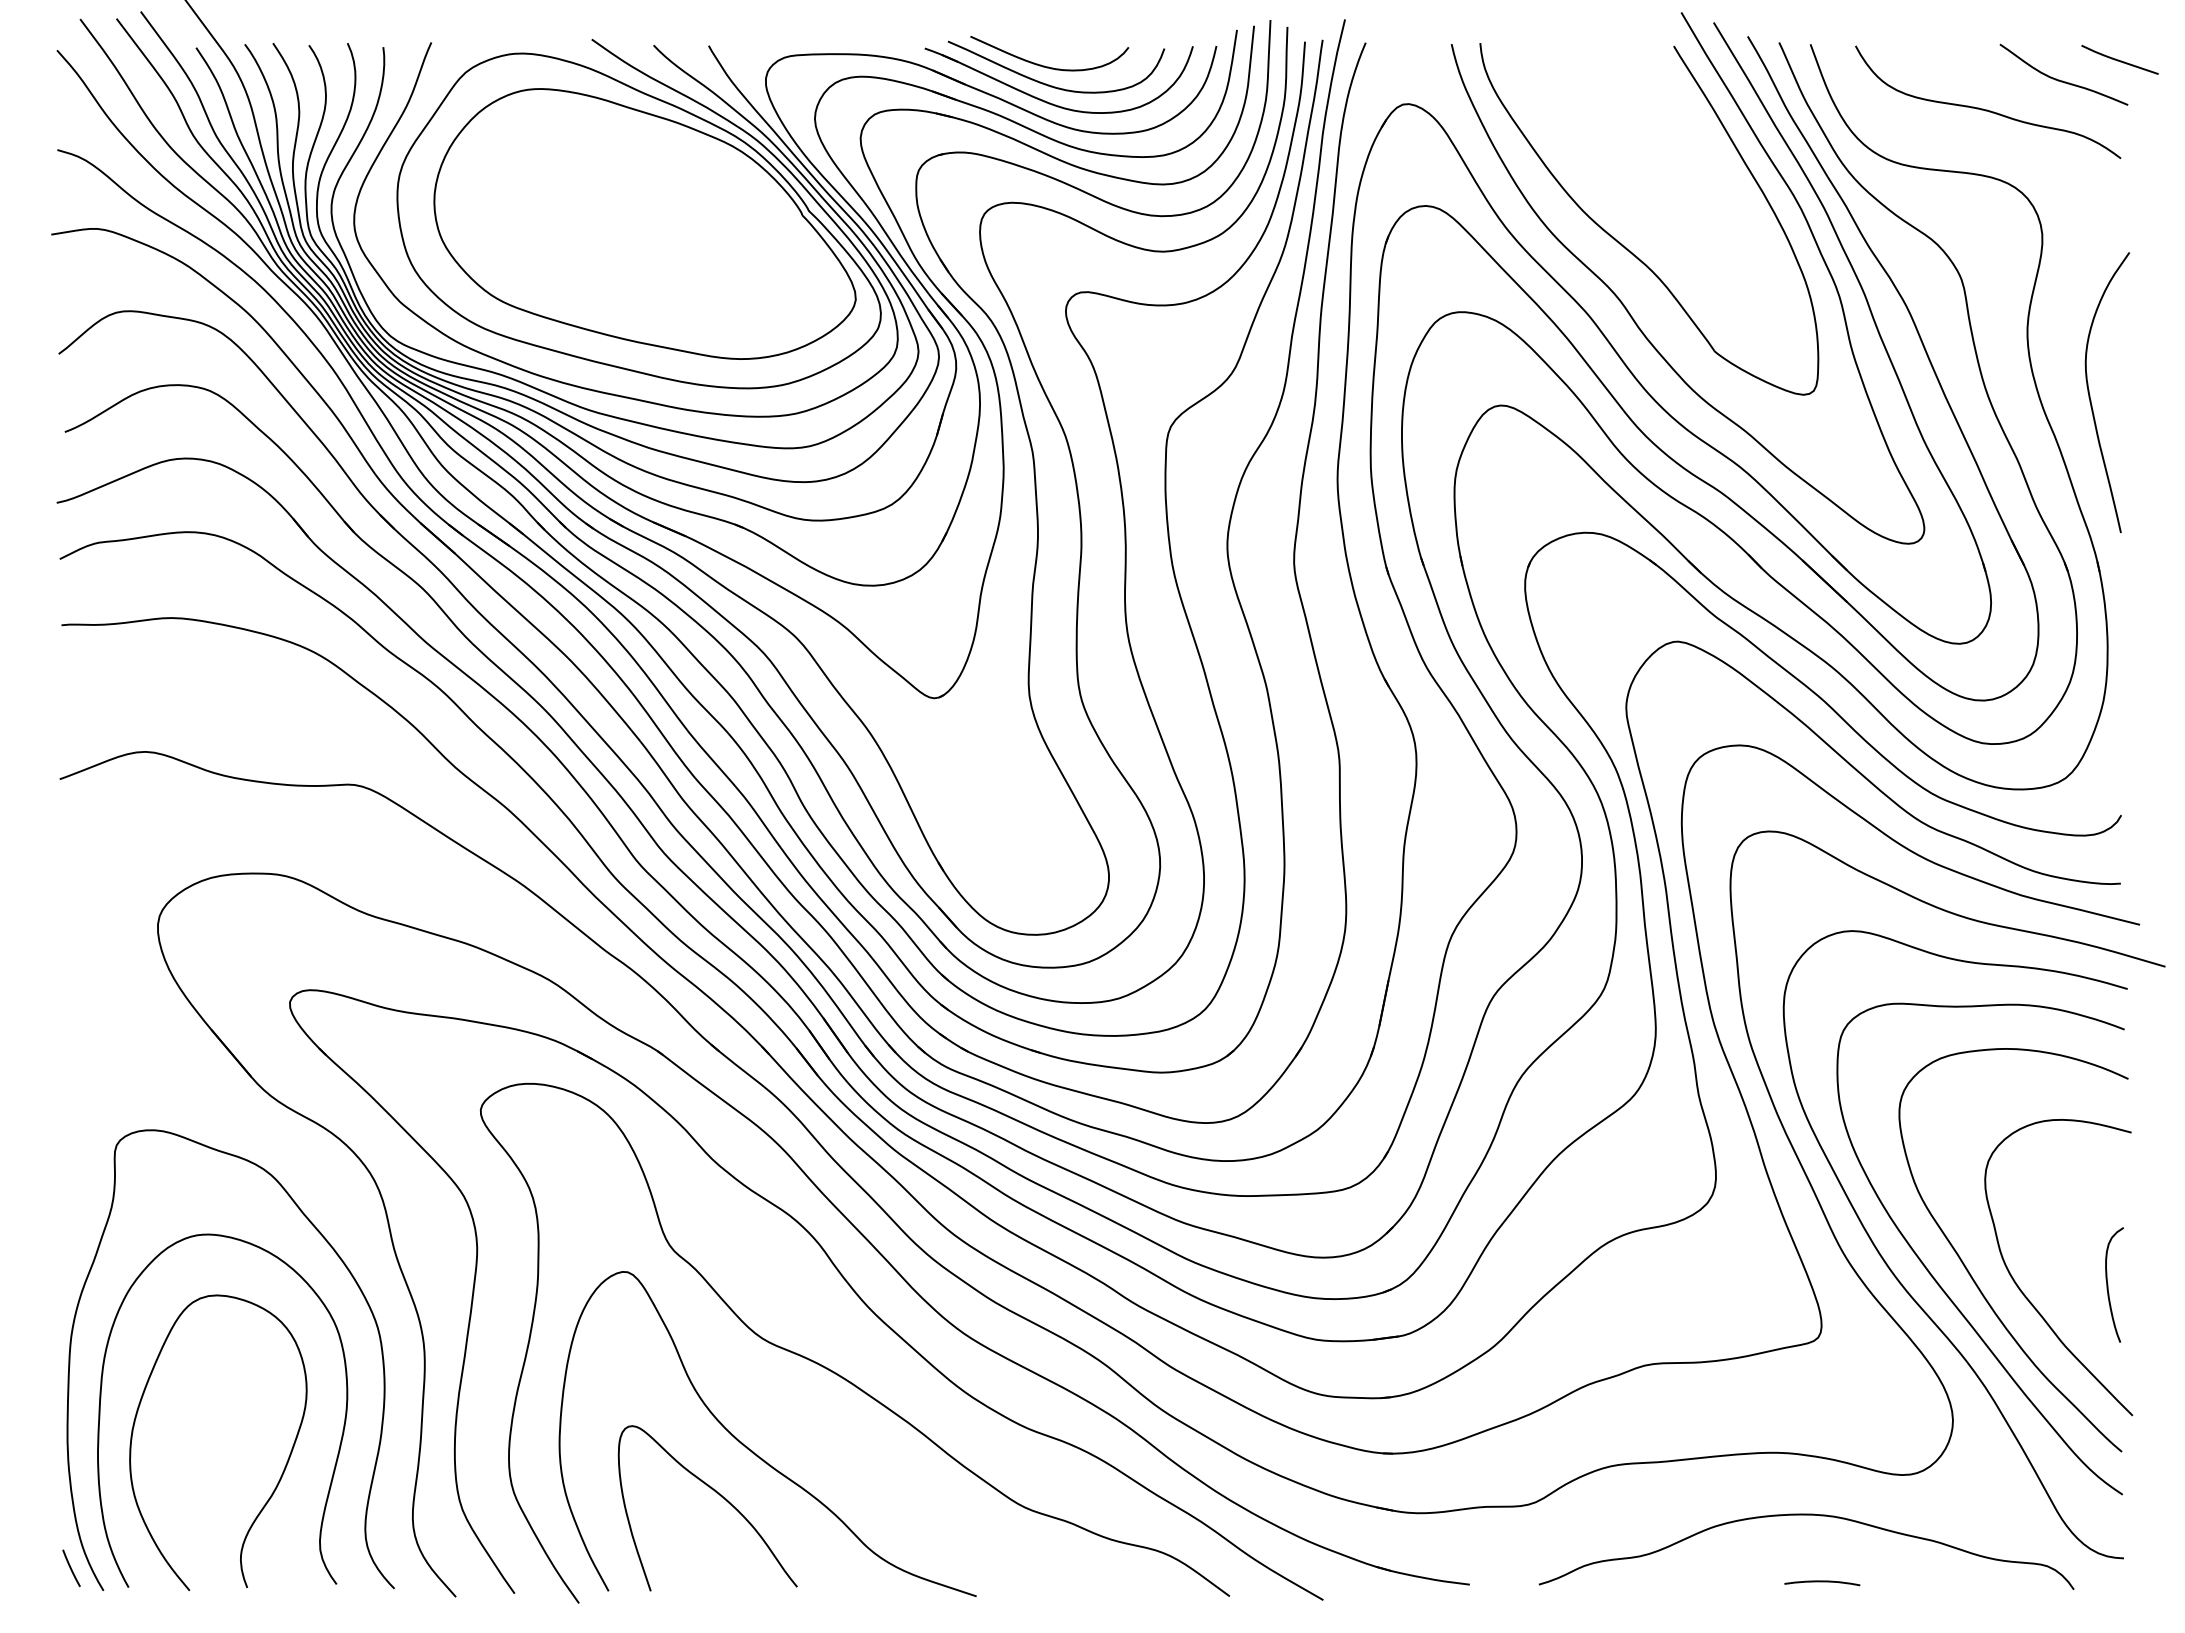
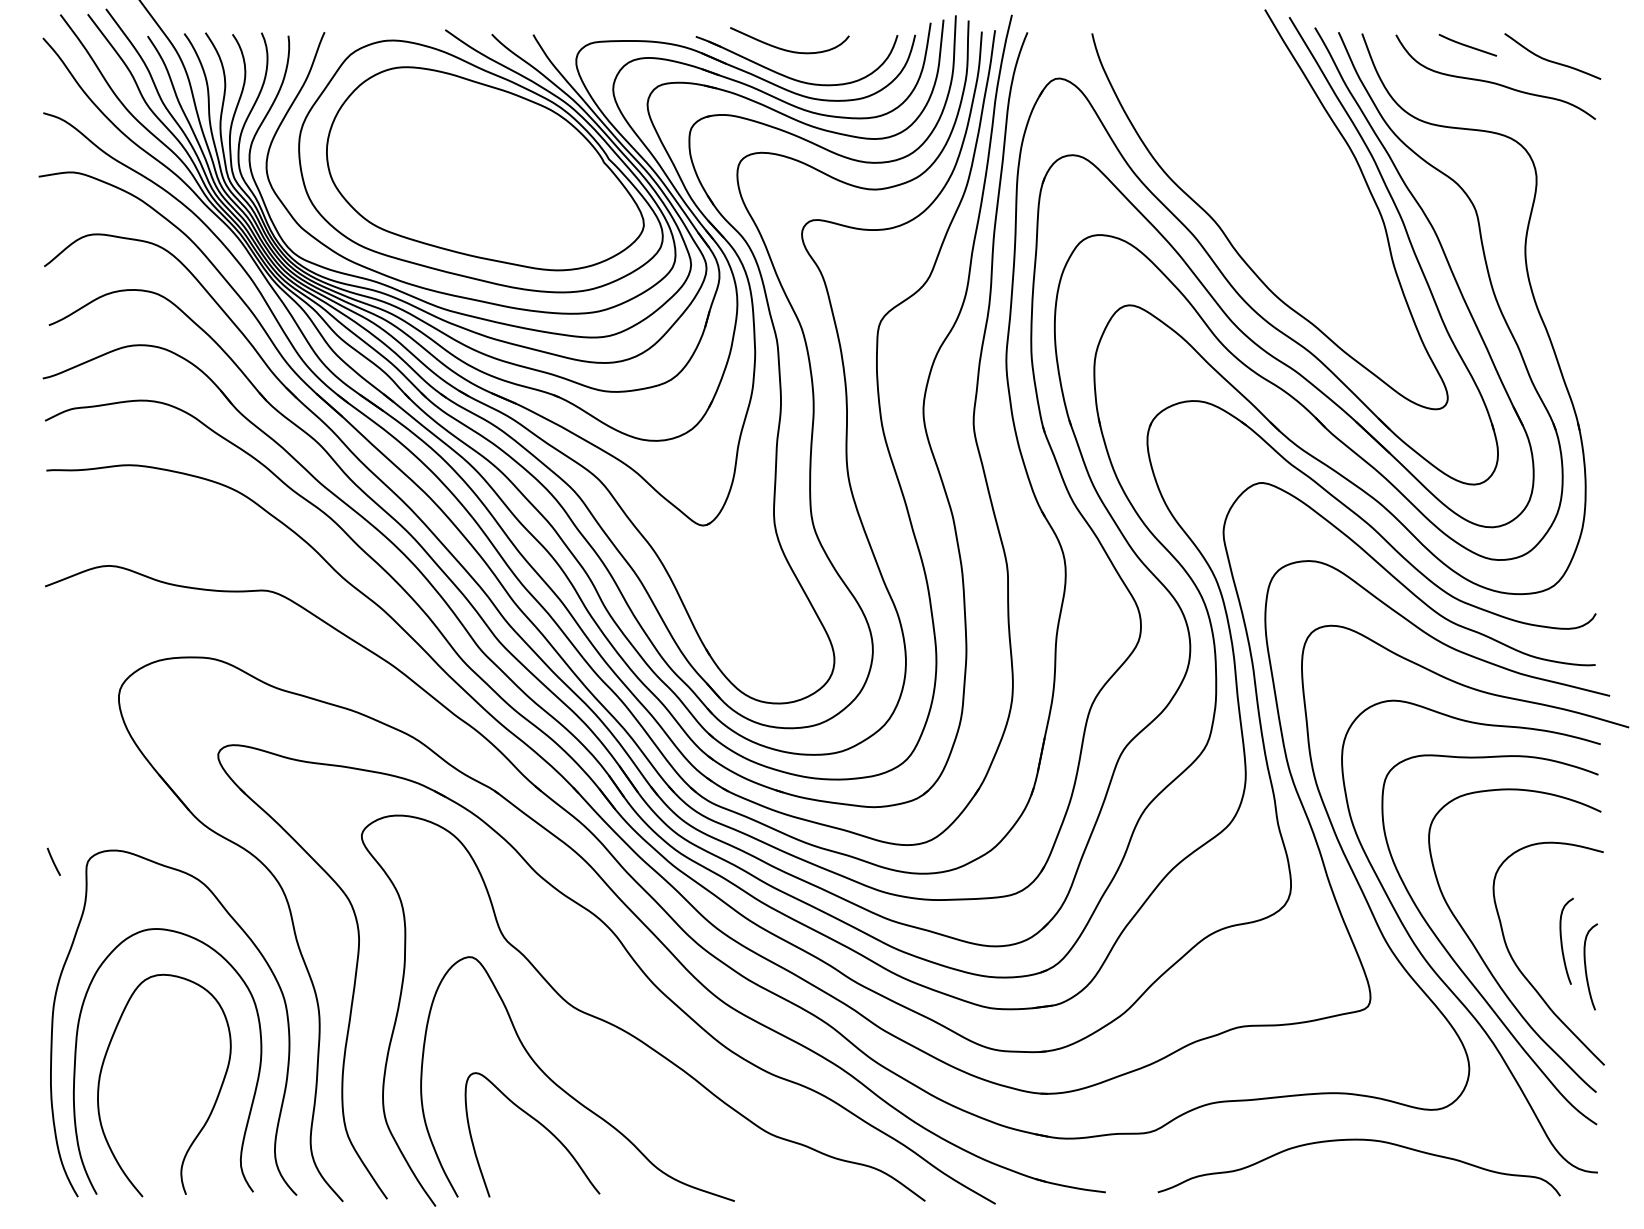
line: (2118, 59) -> (1466, 45), moved
curve: (1049, 84) -> (789, 63), removed
part: (1624, 245) -> (1222, 184), removed
curve: (2090, 395) -> (1572, 297), removed
curve: (2076, 1250) -> (1562, 940), added
line: (71, 1568) -> (53, 862), moved
curve: (1822, 1582) -> (1371, 1190), removed

